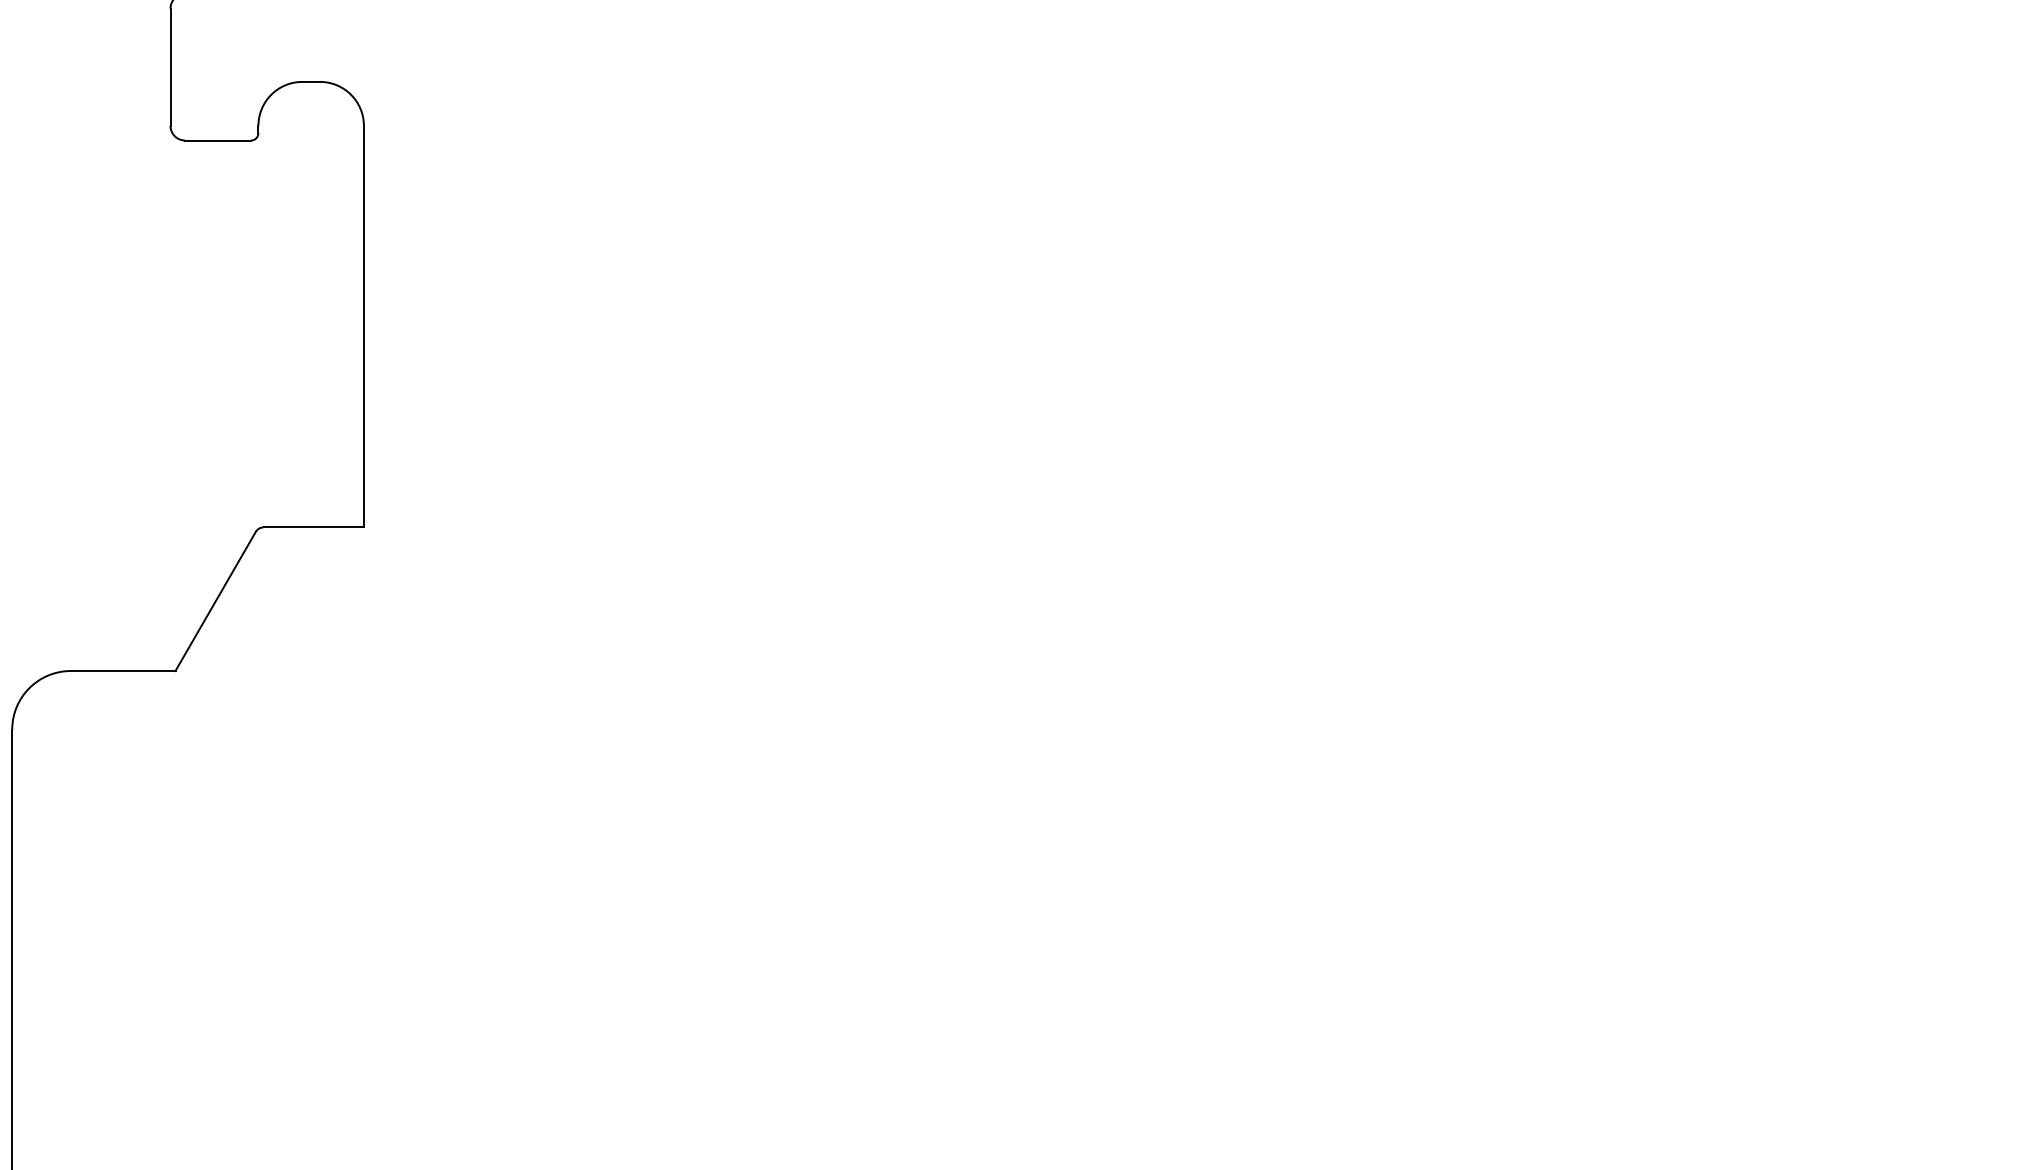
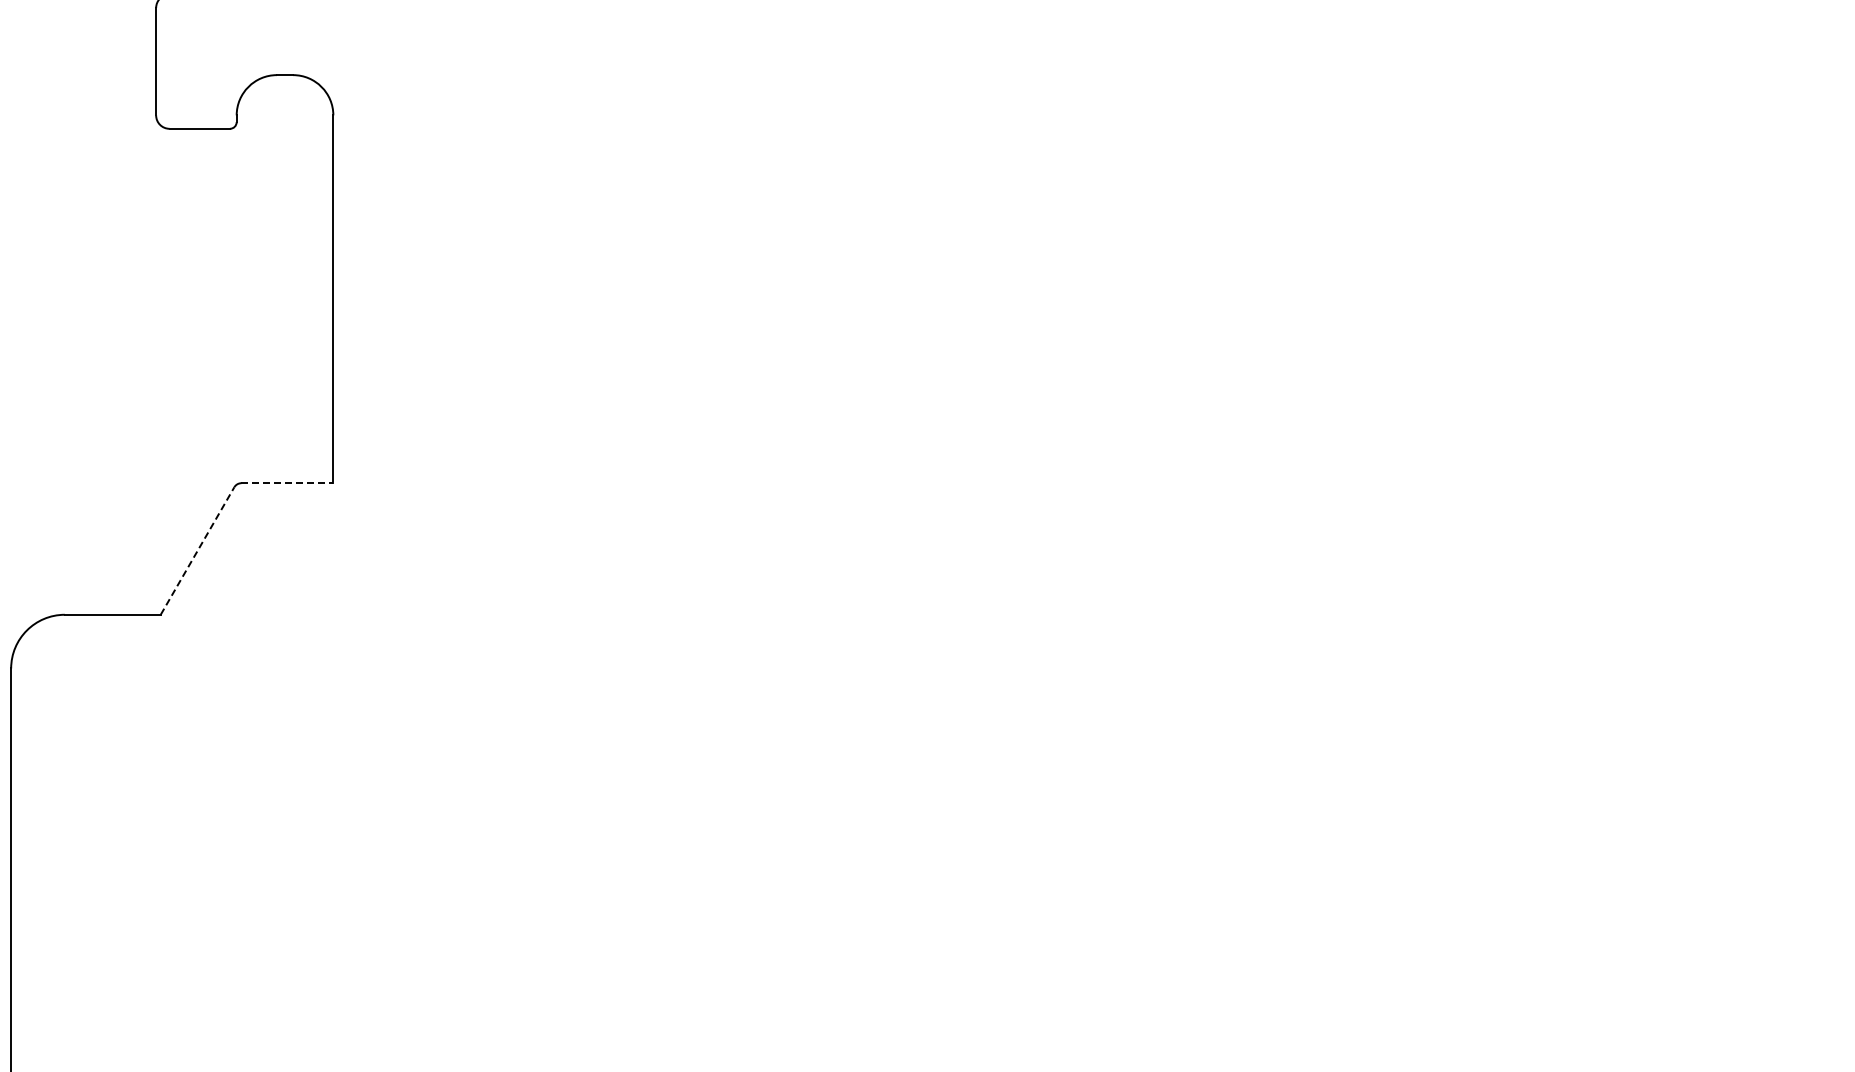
line: (313, 527) -> (287, 483), solid -> dashed
line: (215, 601) -> (197, 551), solid -> dashed

